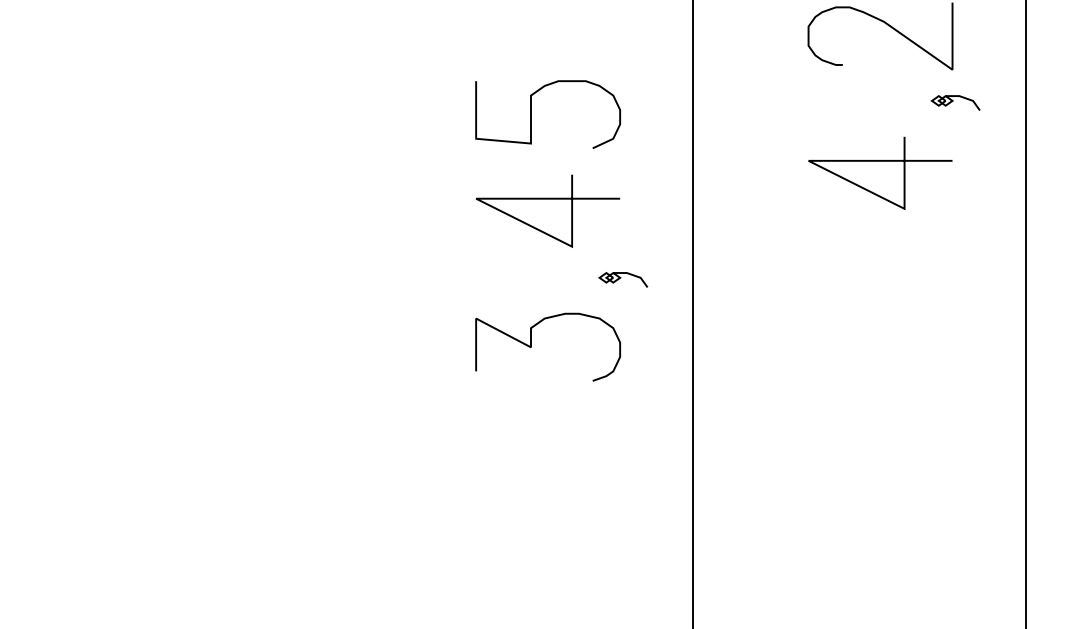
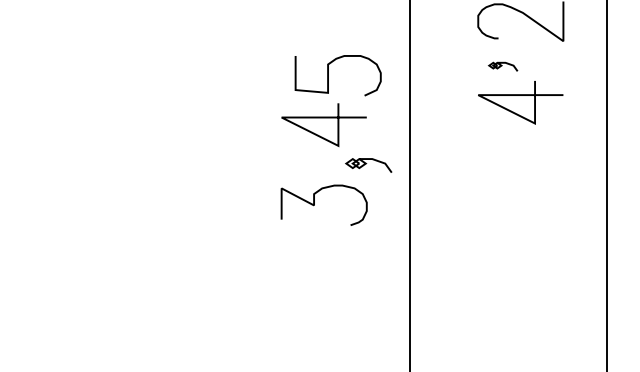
part: (956, 102) -> (503, 66), moved
curve: (531, 114) -> (328, 75), moved
part: (622, 279) -> (368, 165), size x1.6

